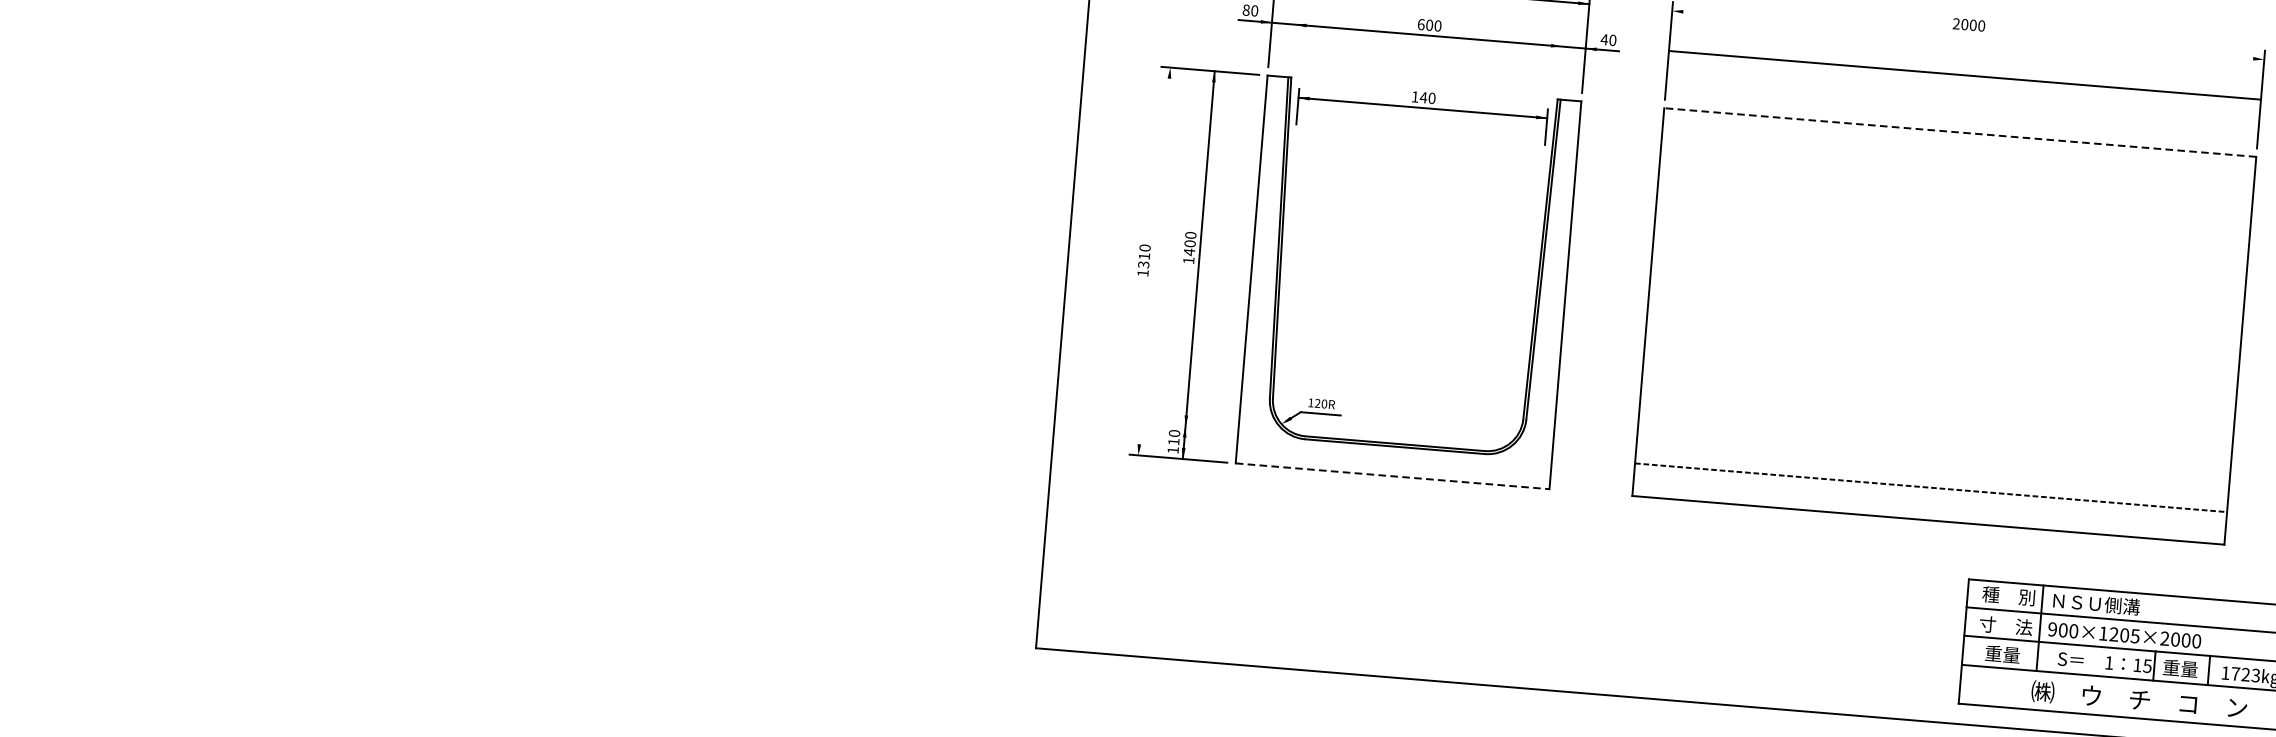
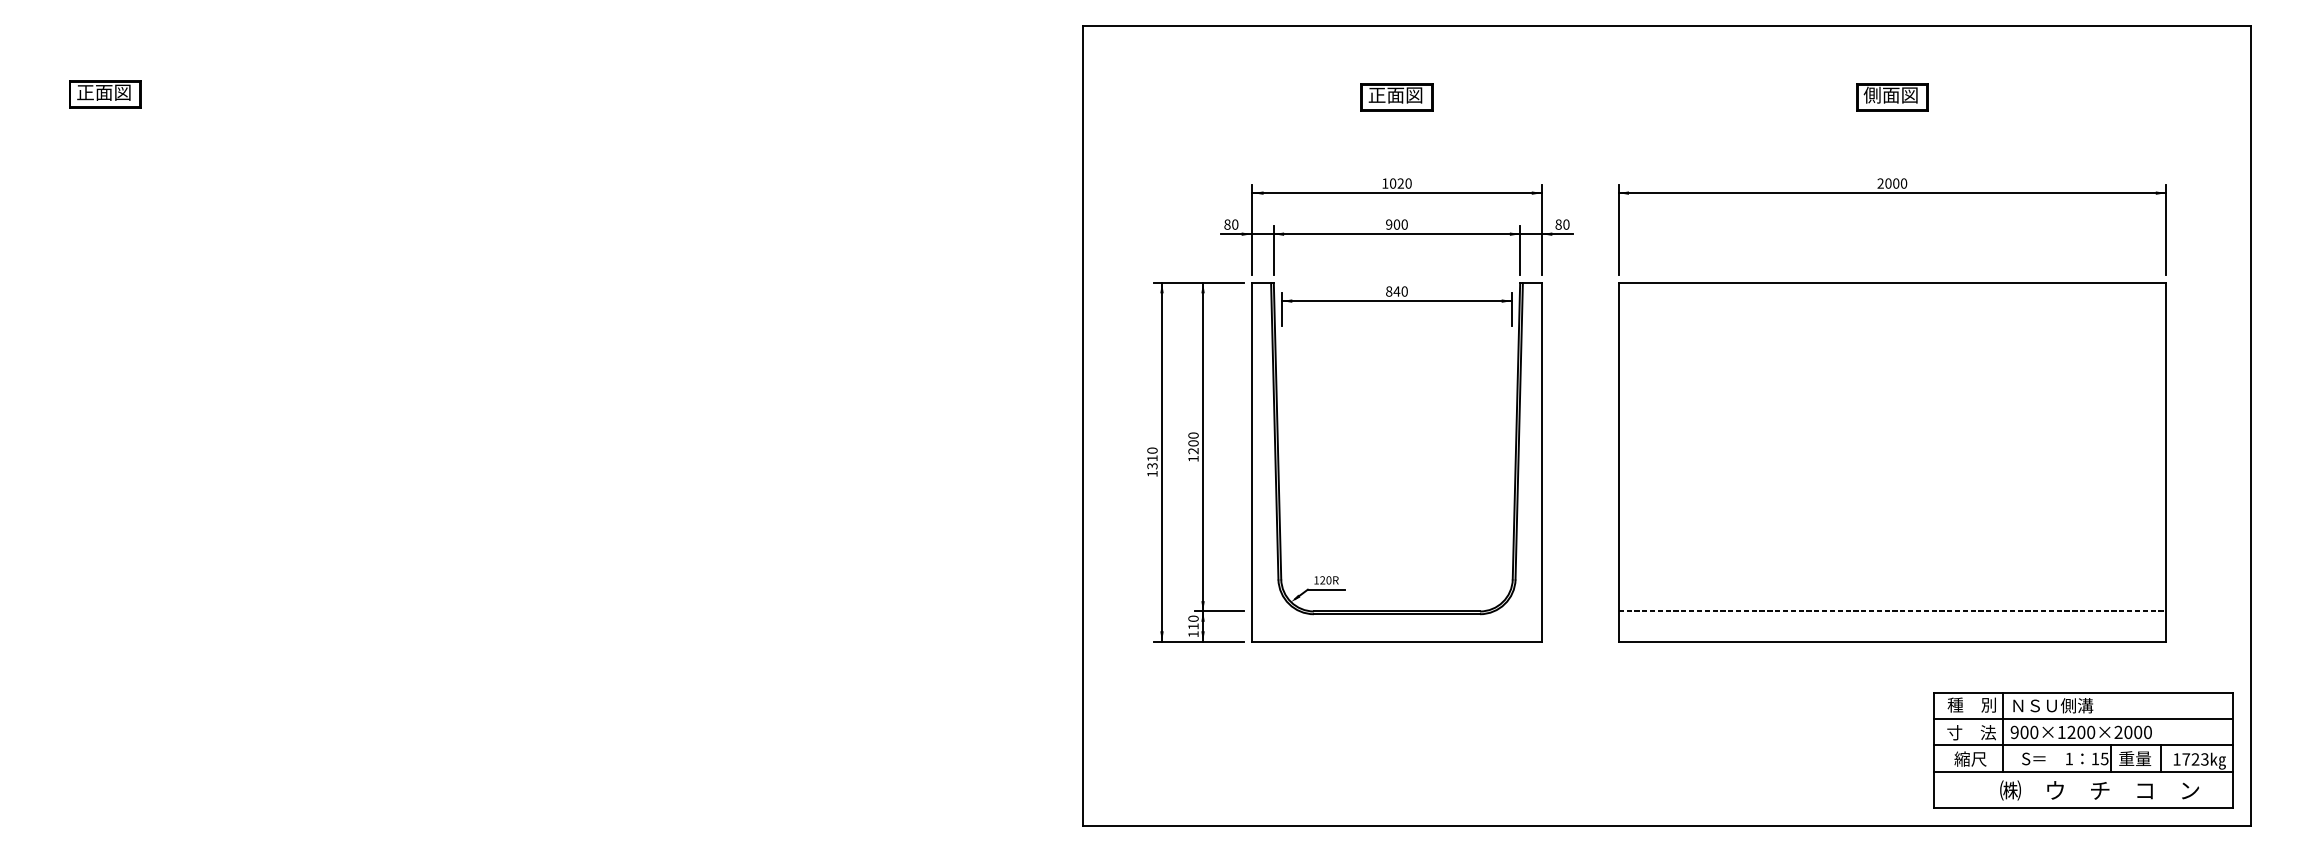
text: (1421, 24) -> (1389, 224), 600 -> 900
text: (1604, 39) -> (1558, 224), 40 -> 80
line: (1293, 42) -> (1273, 250), added
line: (1560, 64) -> (1520, 250), added
line: (1965, 75) -> (1892, 193), moved
text: (1415, 96) -> (1389, 291), 140 -> 840
line: (1960, 133) -> (1892, 283), dashed -> solid
text: (1189, 251) -> (1193, 450), 1400 -> 1200
line: (1154, 261) -> (1162, 462), added
line: (1203, 427) -> (1219, 611), added
line: (1393, 476) -> (1397, 641), dashed -> solid
text: (2135, 635) -> (2091, 731), 900×1205×2000 -> 900×1200×2000
text: (2002, 653) -> (1970, 758), 重量 -> 縮尺

